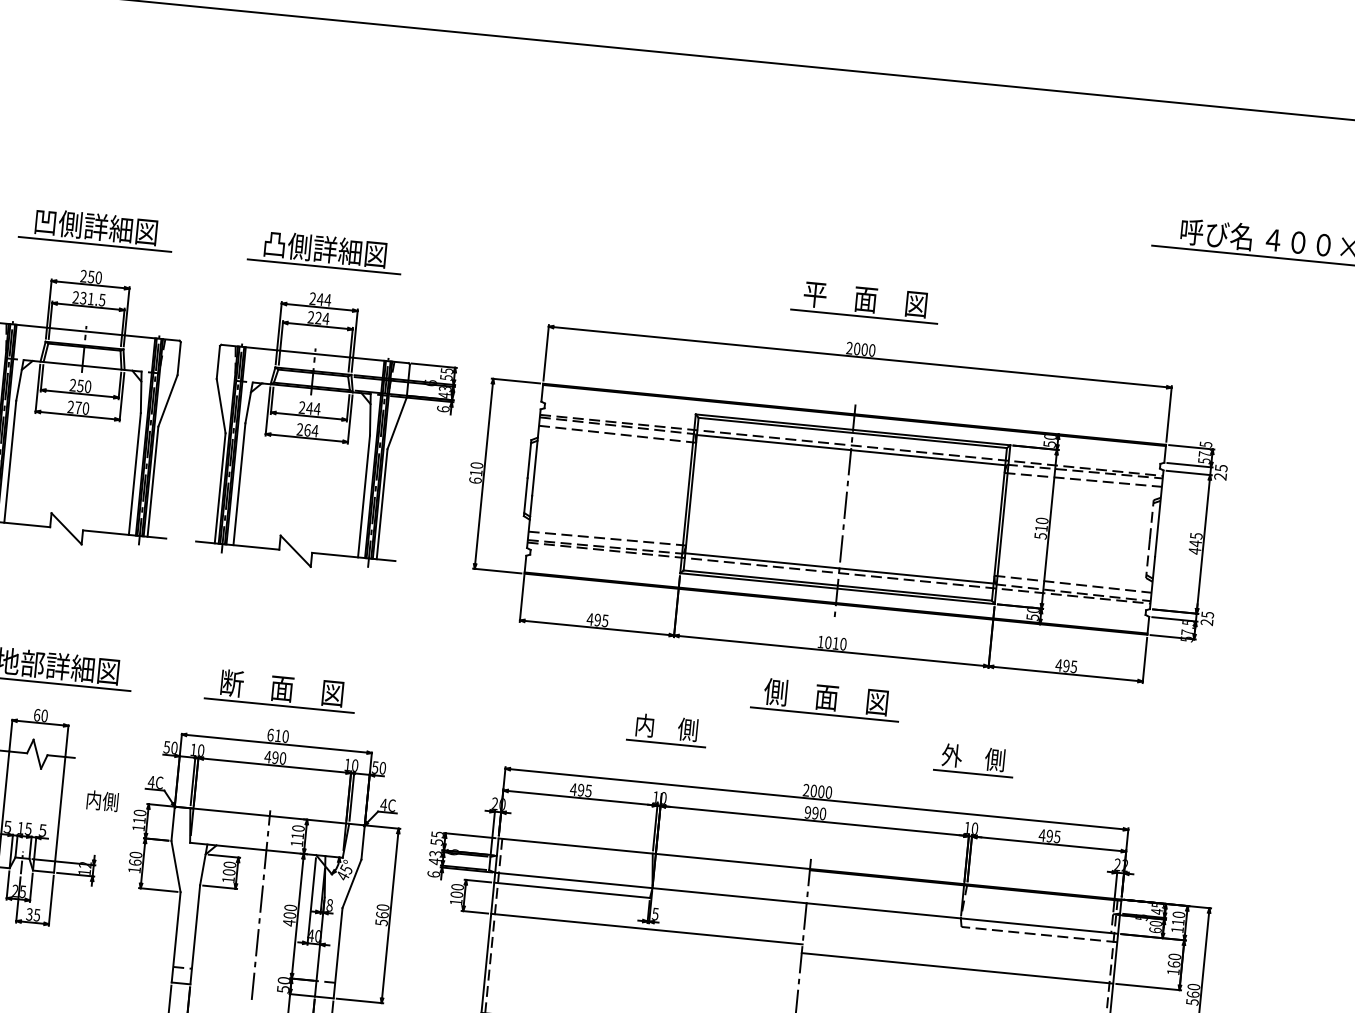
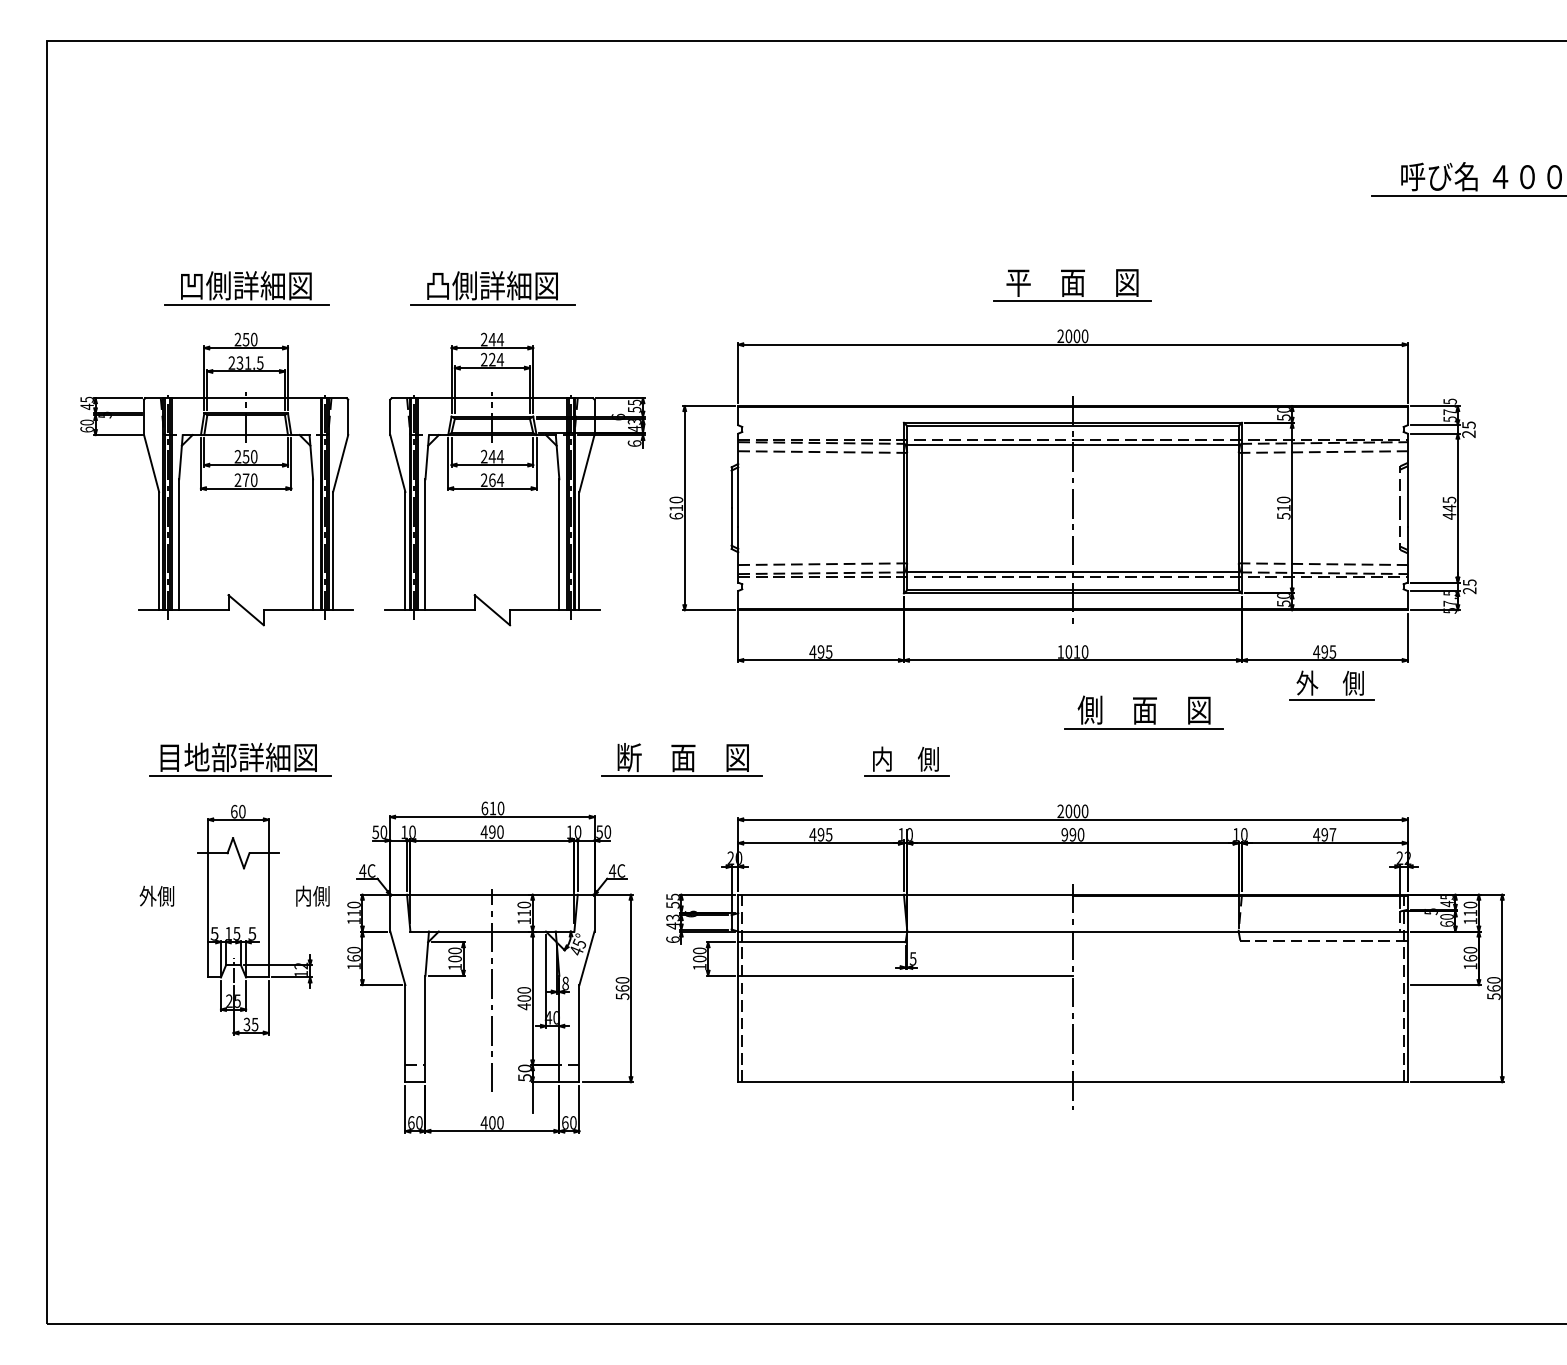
part: (280, 690) -> (681, 759), moved
part: (825, 699) -> (1143, 712), moved
part: (985, 759) -> (1343, 683), moved
text: (1057, 836) -> (1332, 834), 495 -> 497
line: (956, 968) -> (1239, 985), removed

